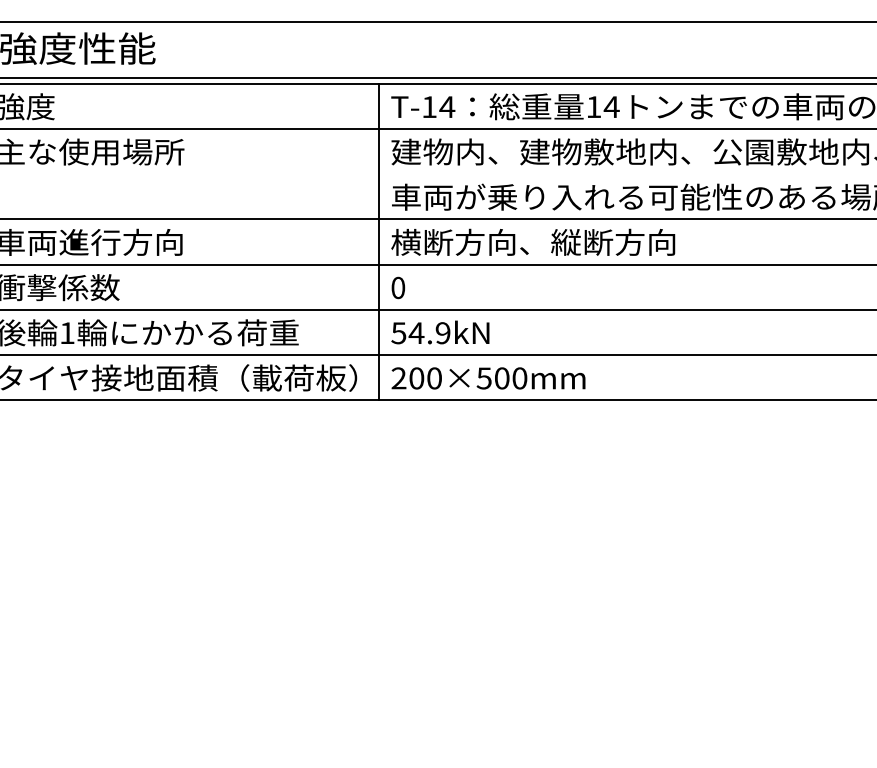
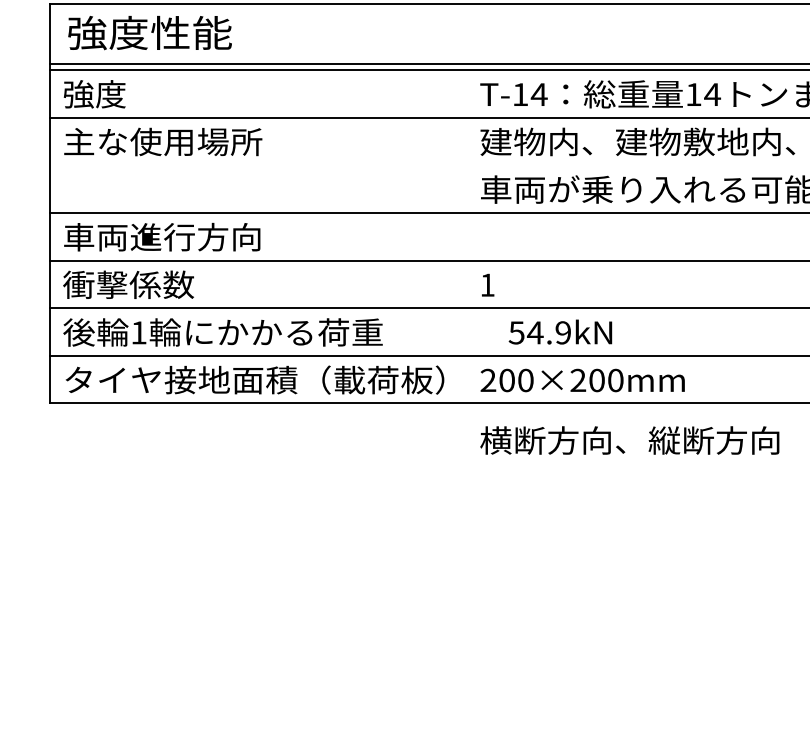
line: (378, 241) -> (466, 236), removed
text: (533, 241) -> (630, 439), moved
text: (398, 287) -> (487, 284), 0 -> 1
text: (440, 332) -> (560, 332), moved
text: (483, 378) -> (577, 380), 200×500mm -> 200×200mm

